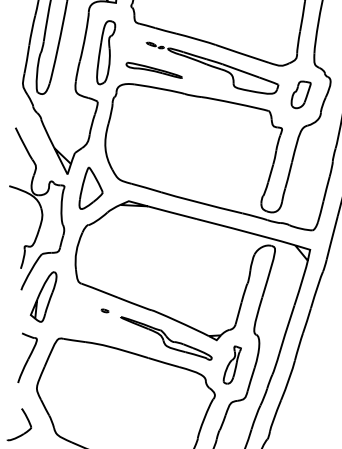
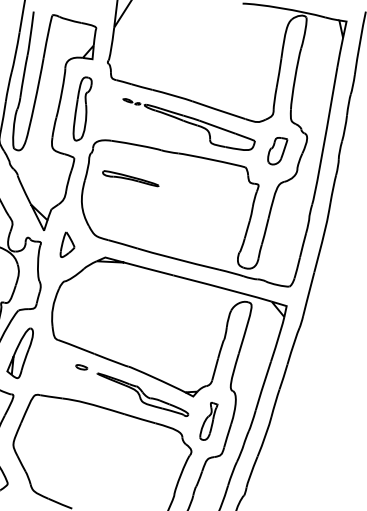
part: (153, 70) -> (130, 178), moved
part: (90, 188) -> (67, 244), size x0.6
part: (104, 310) -> (81, 366), size x1.6

